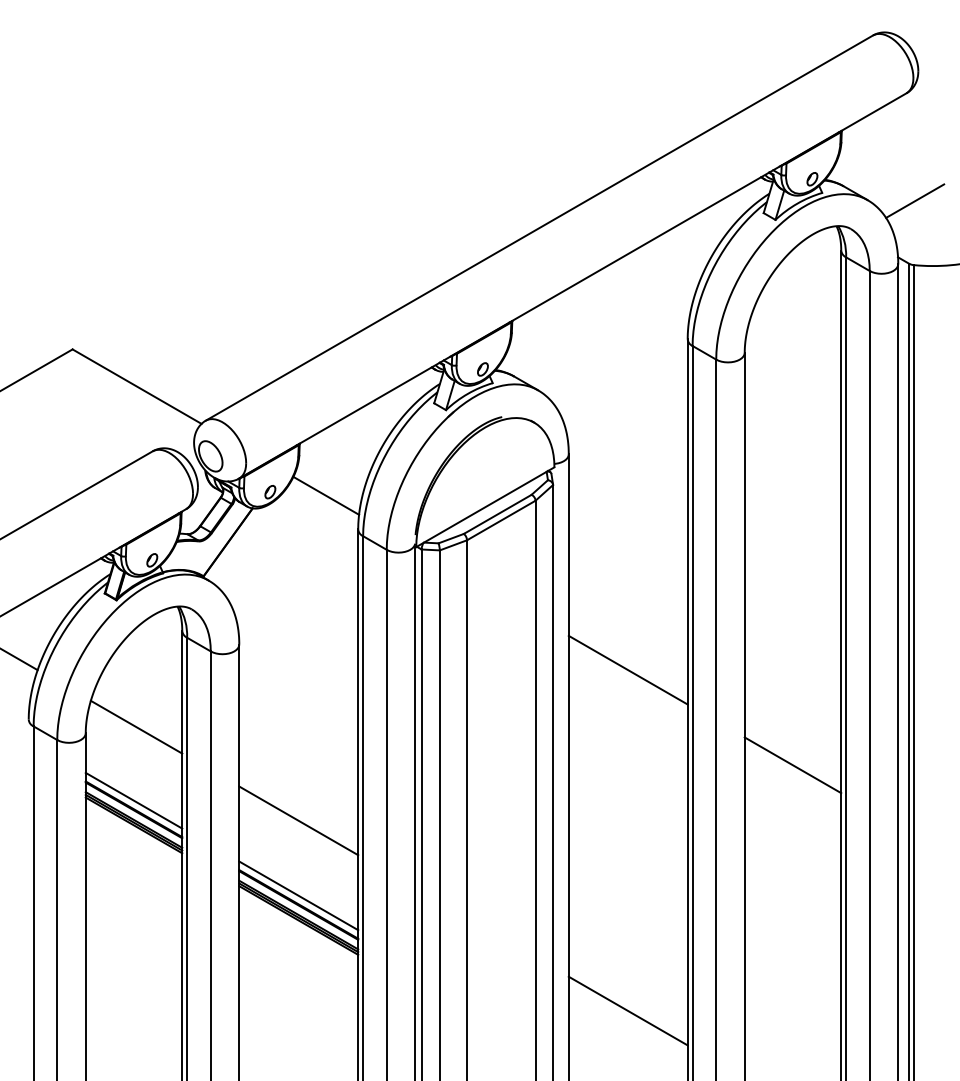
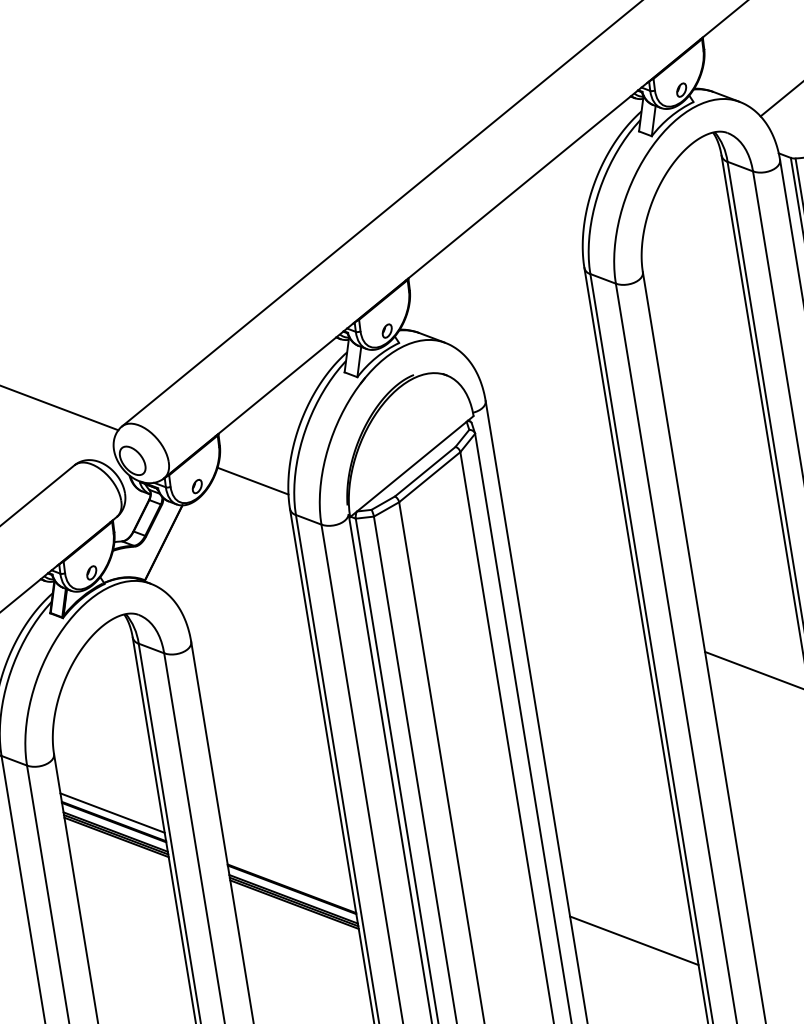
line: (627, 669) -> (578, 603), removed
line: (136, 726) -> (103, 739), removed
line: (298, 820) -> (278, 806), removed
line: (298, 895) -> (290, 880), removed

